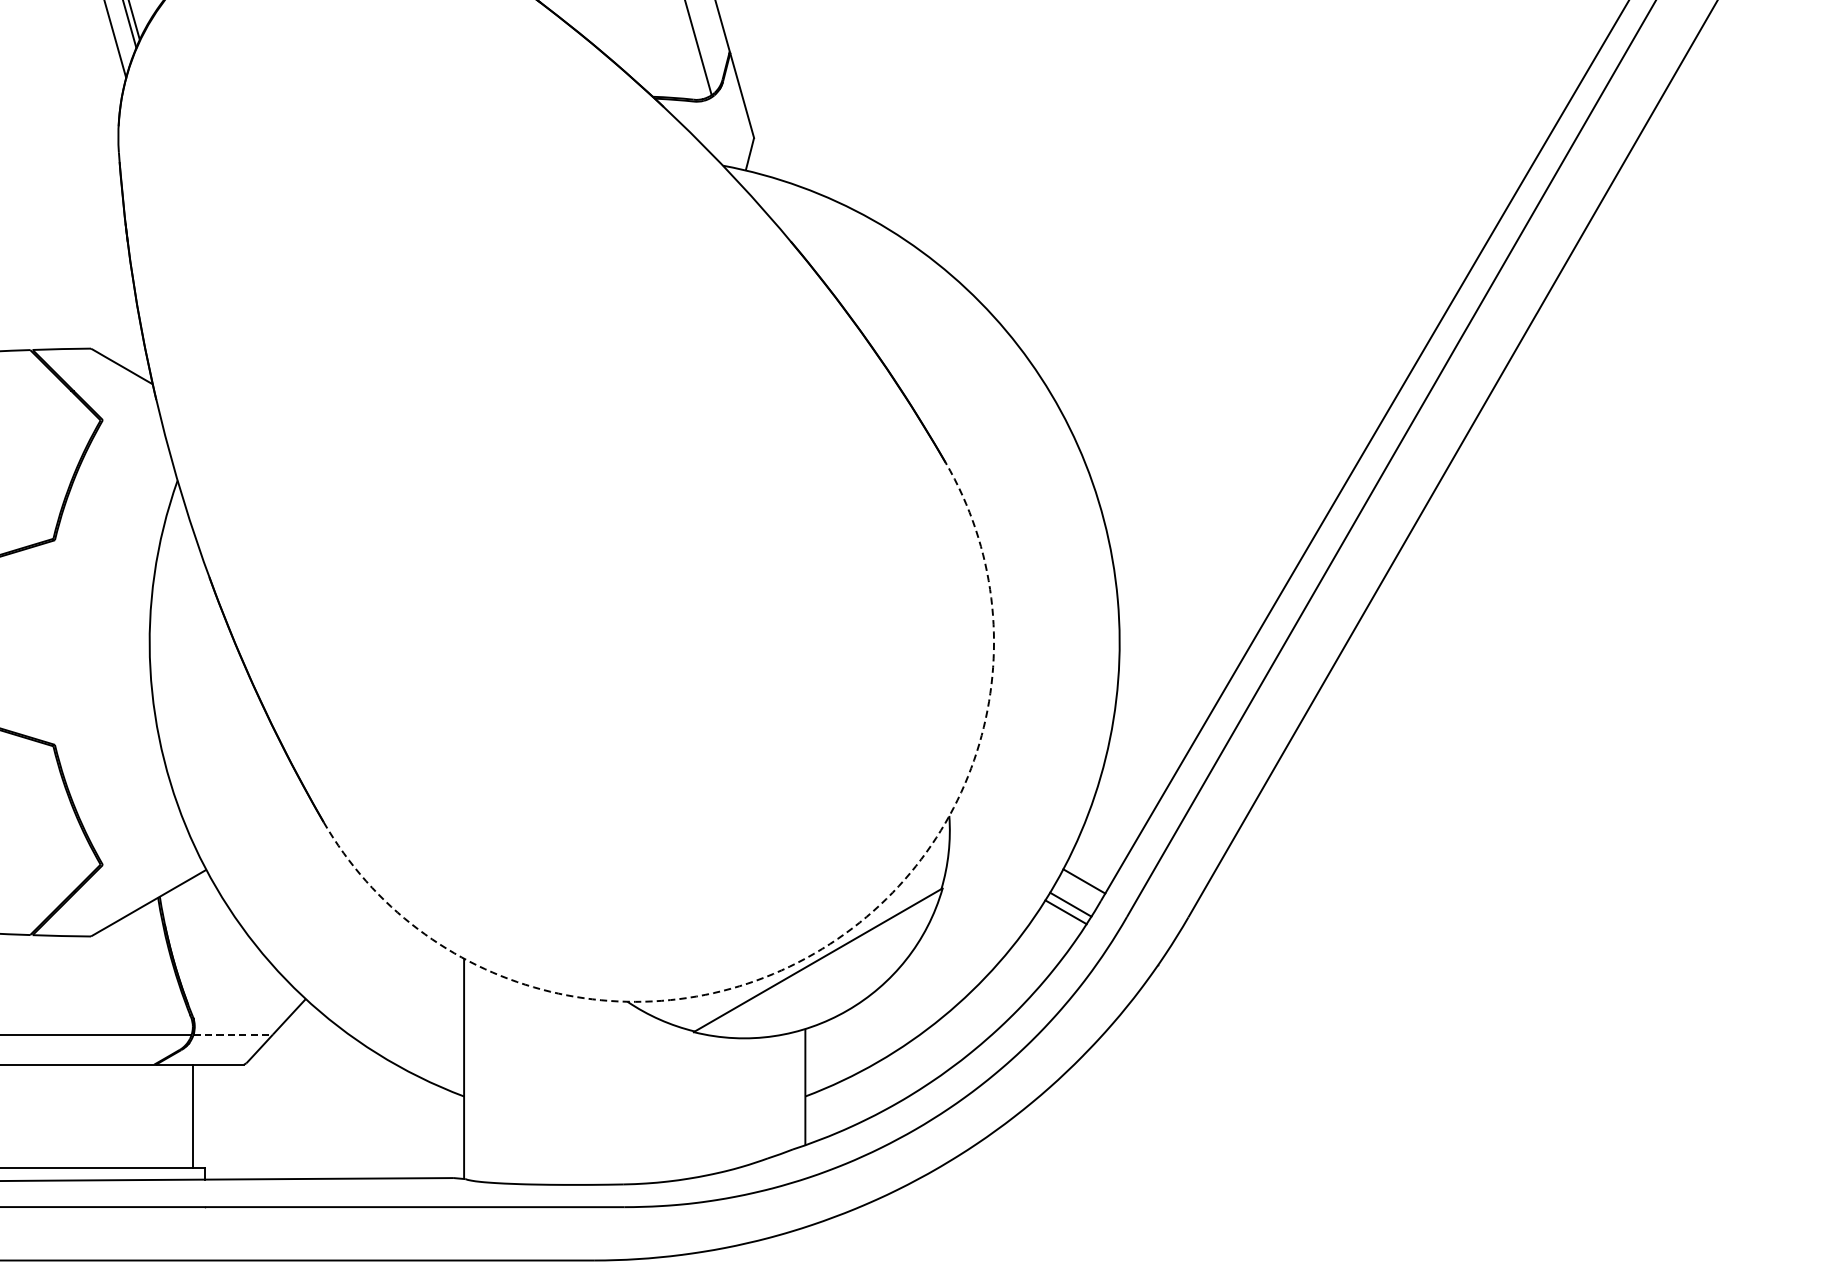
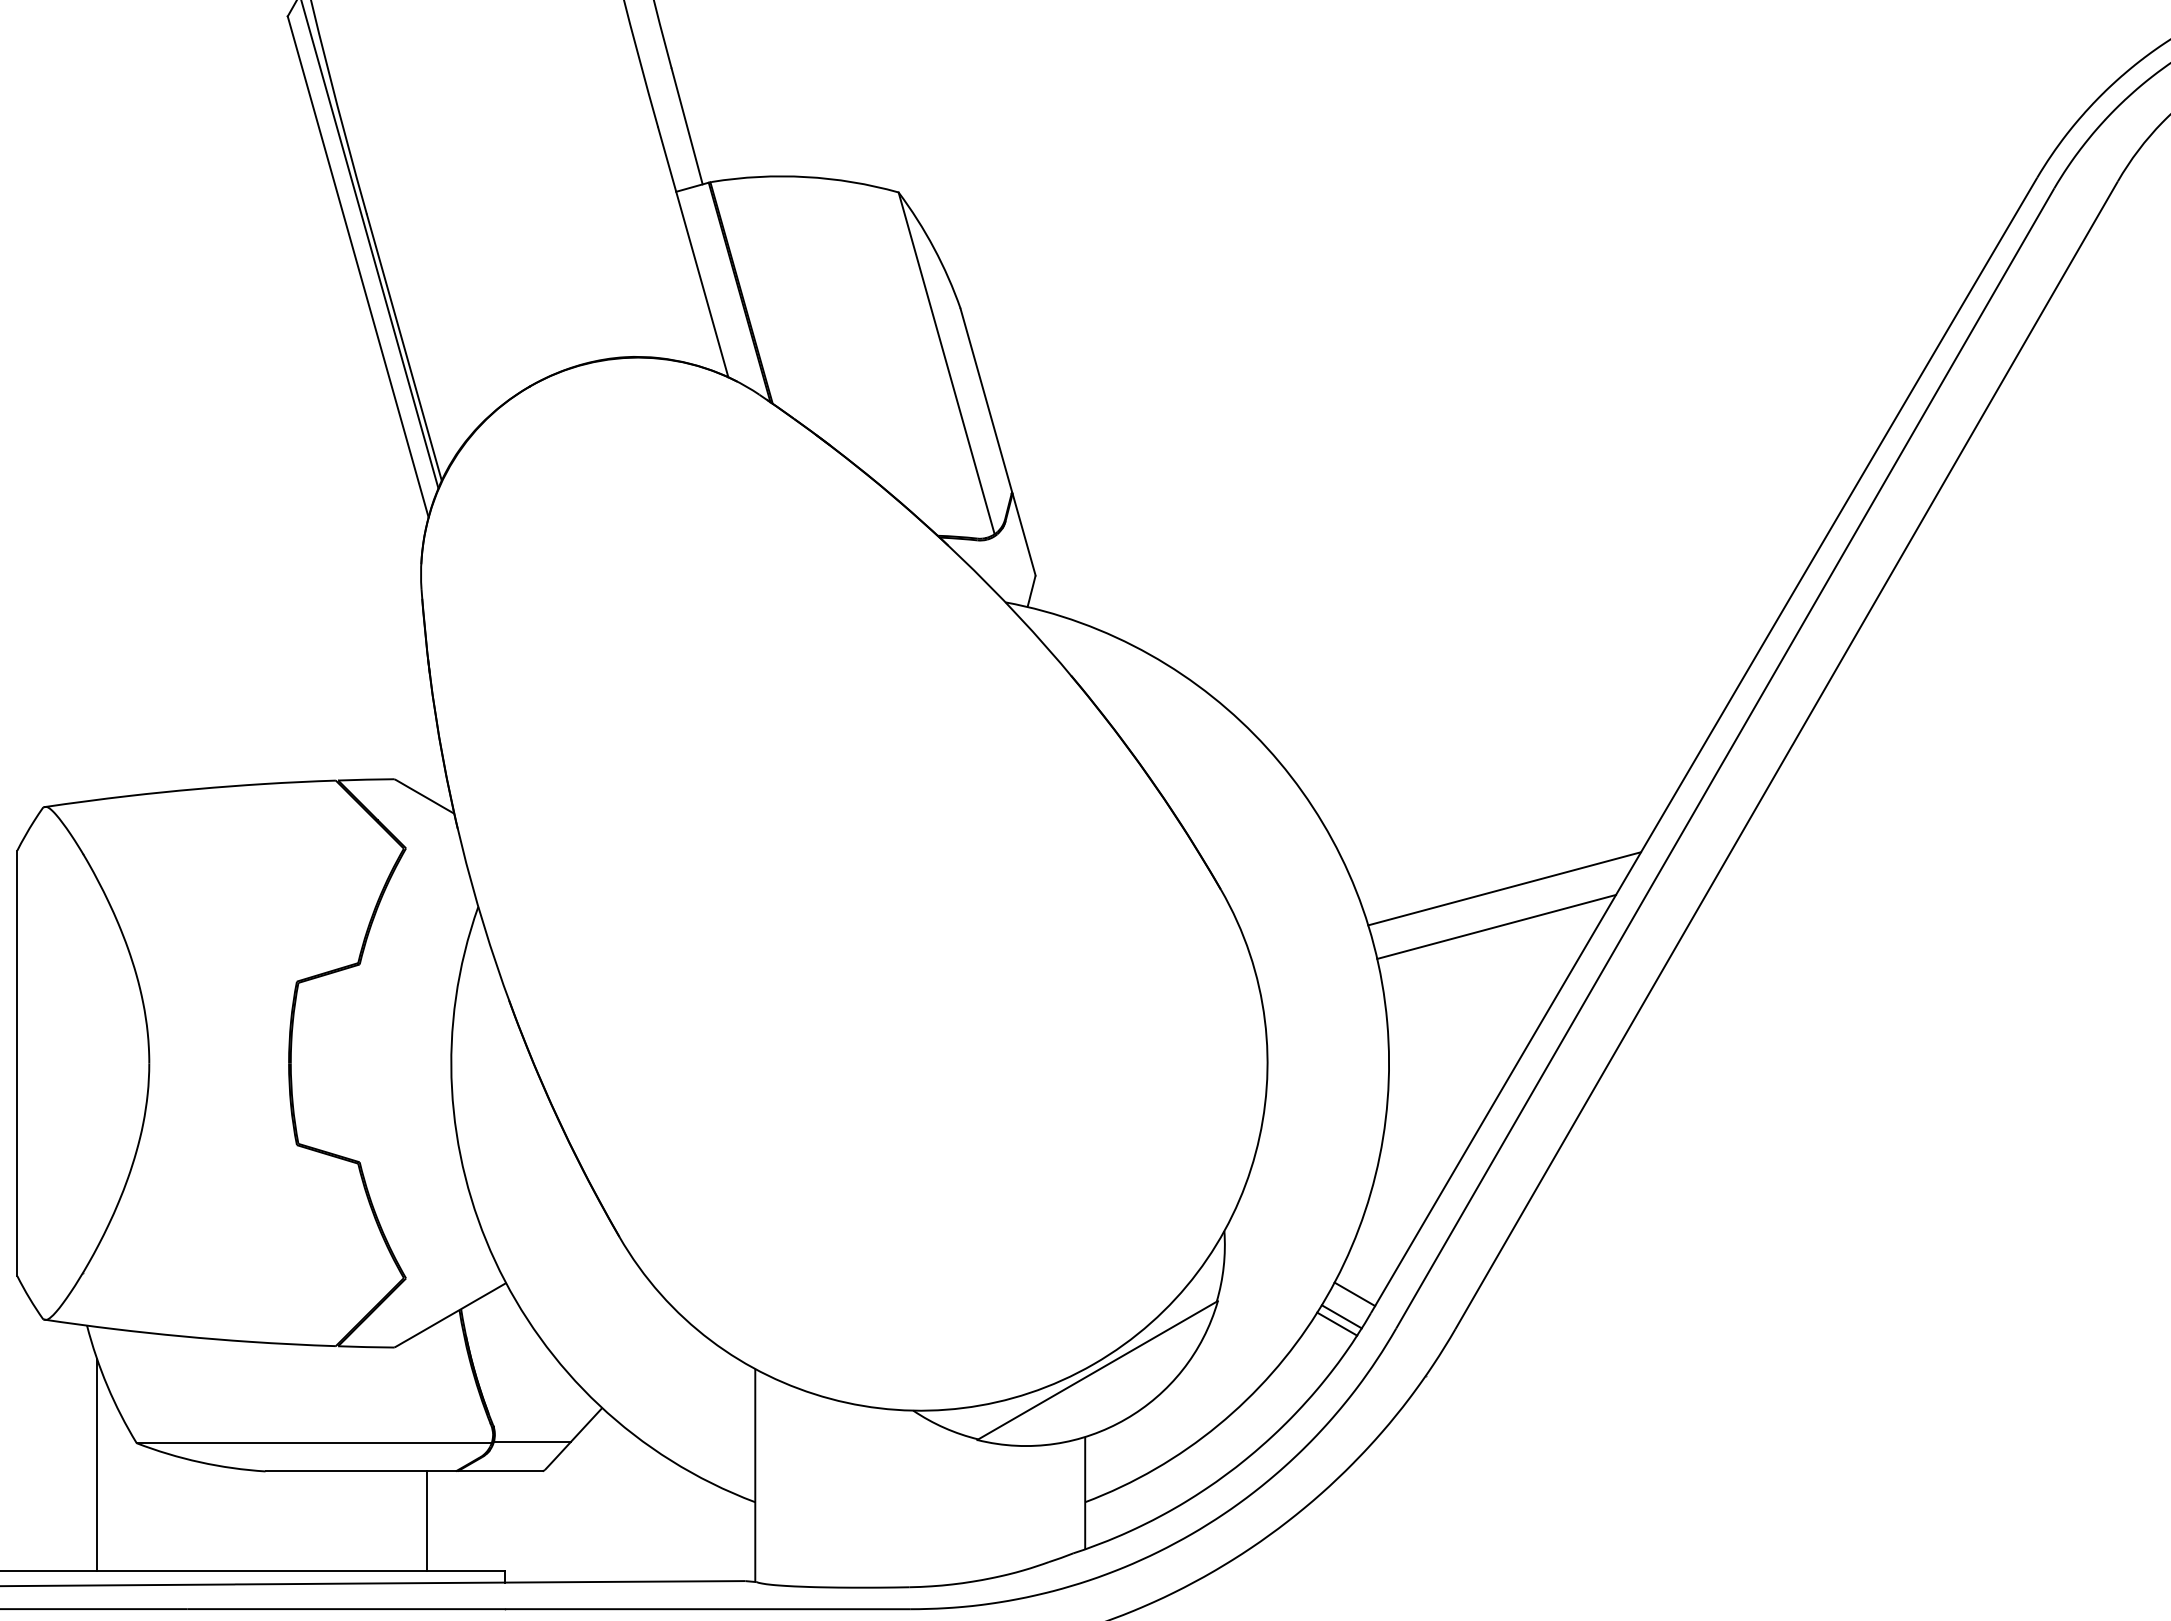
line: (1239, 461) -> (1504, 888), added
line: (1230, 500) -> (1496, 926), added
arc: (813, 954) -> (1093, 1364), dashed -> solid
line: (233, 1034) -> (532, 1442), dashed -> solid
line: (193, 1116) -> (427, 1521), moved

